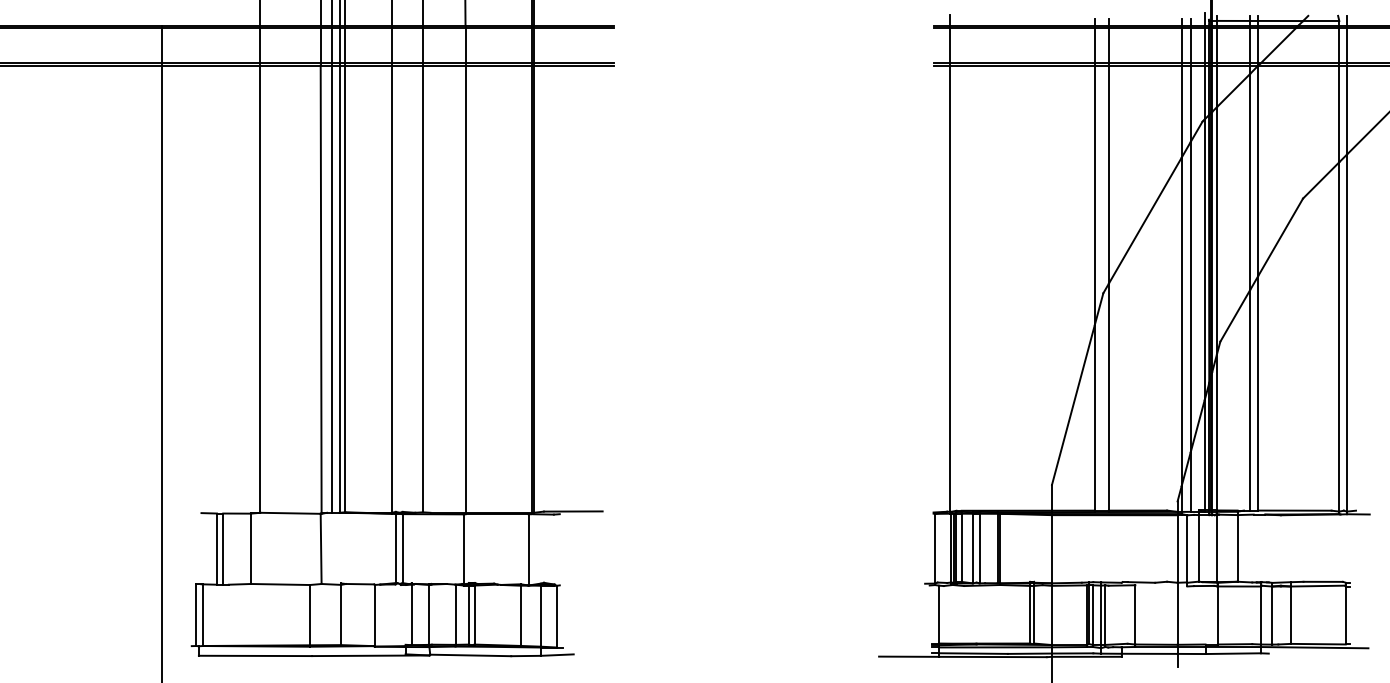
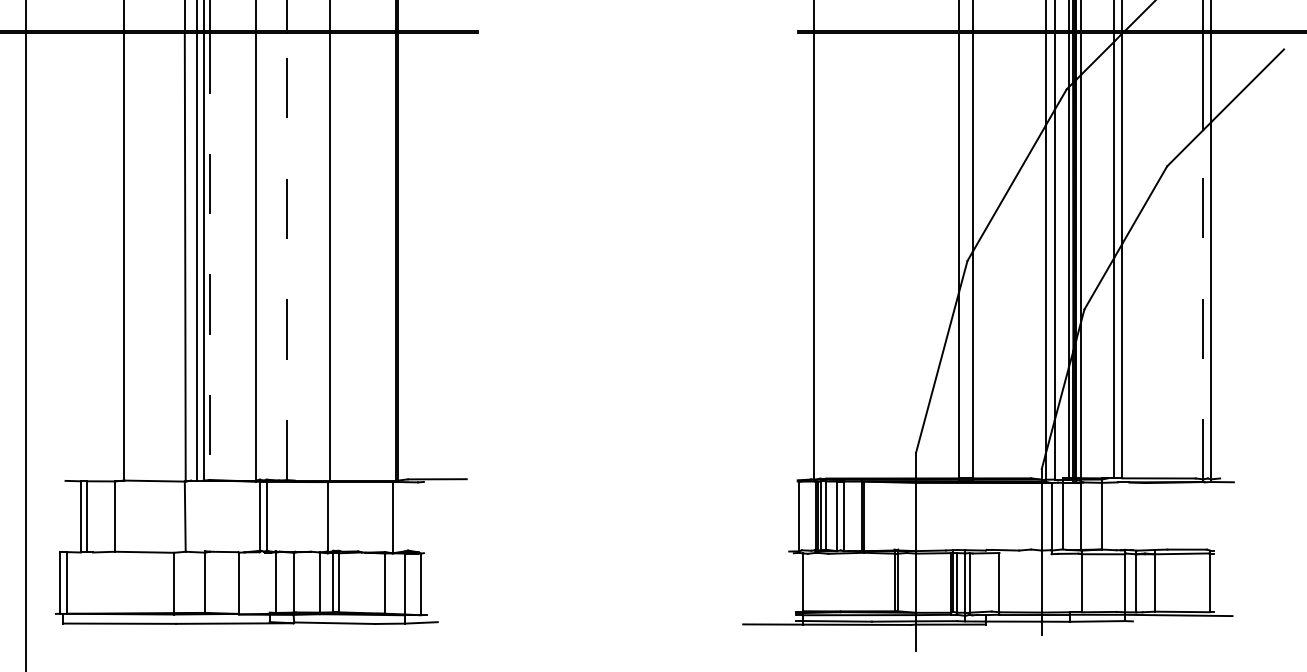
line: (422, 288) -> (286, 256), solid -> dashed
line: (345, 289) -> (209, 257), solid -> dashed
line: (1339, 336) -> (1203, 304), solid -> dashed

